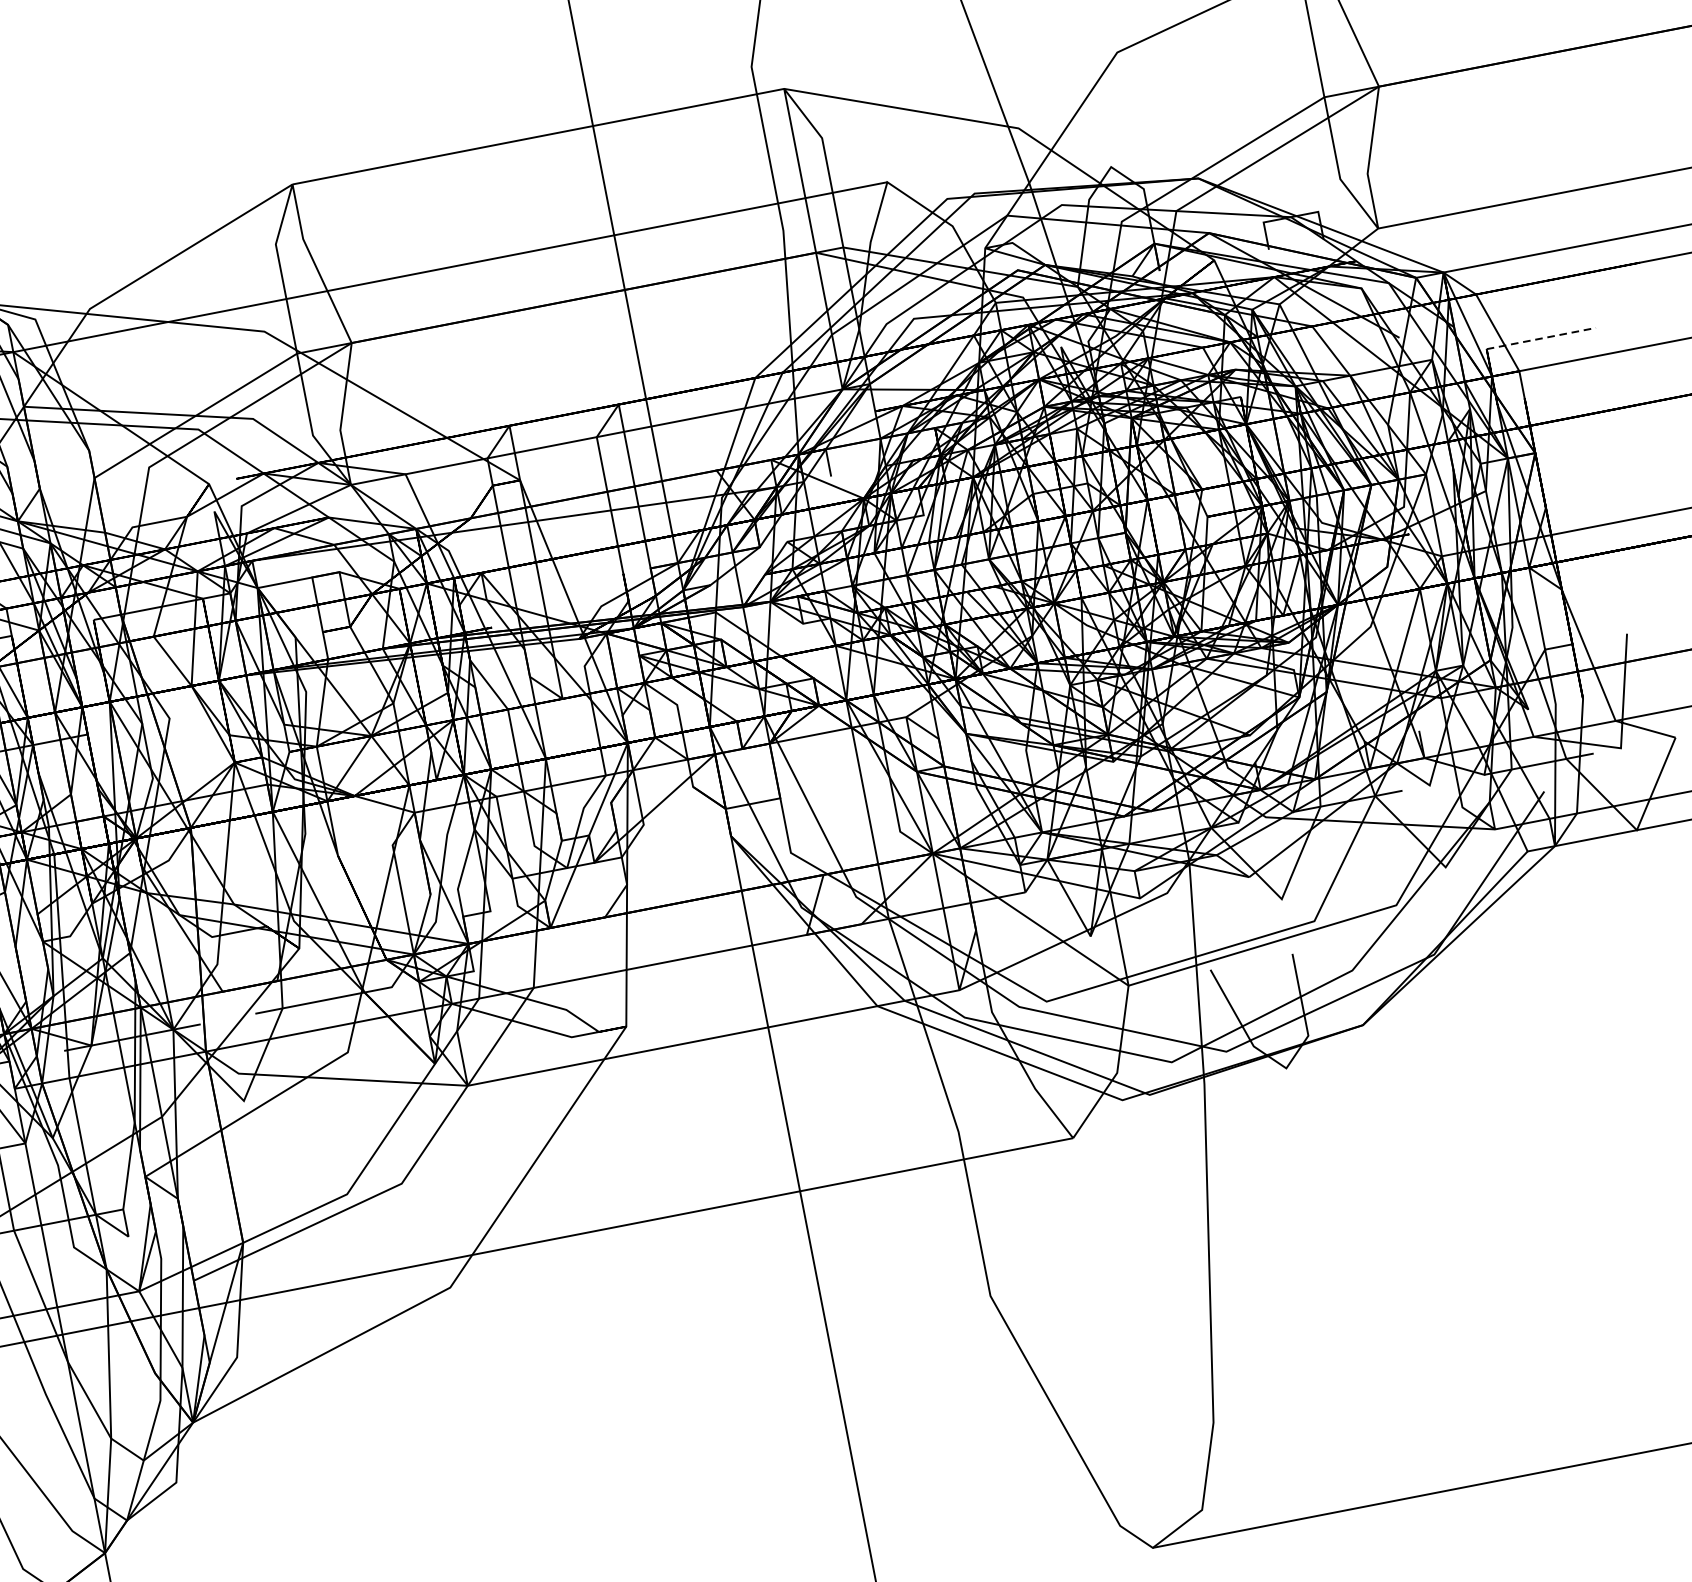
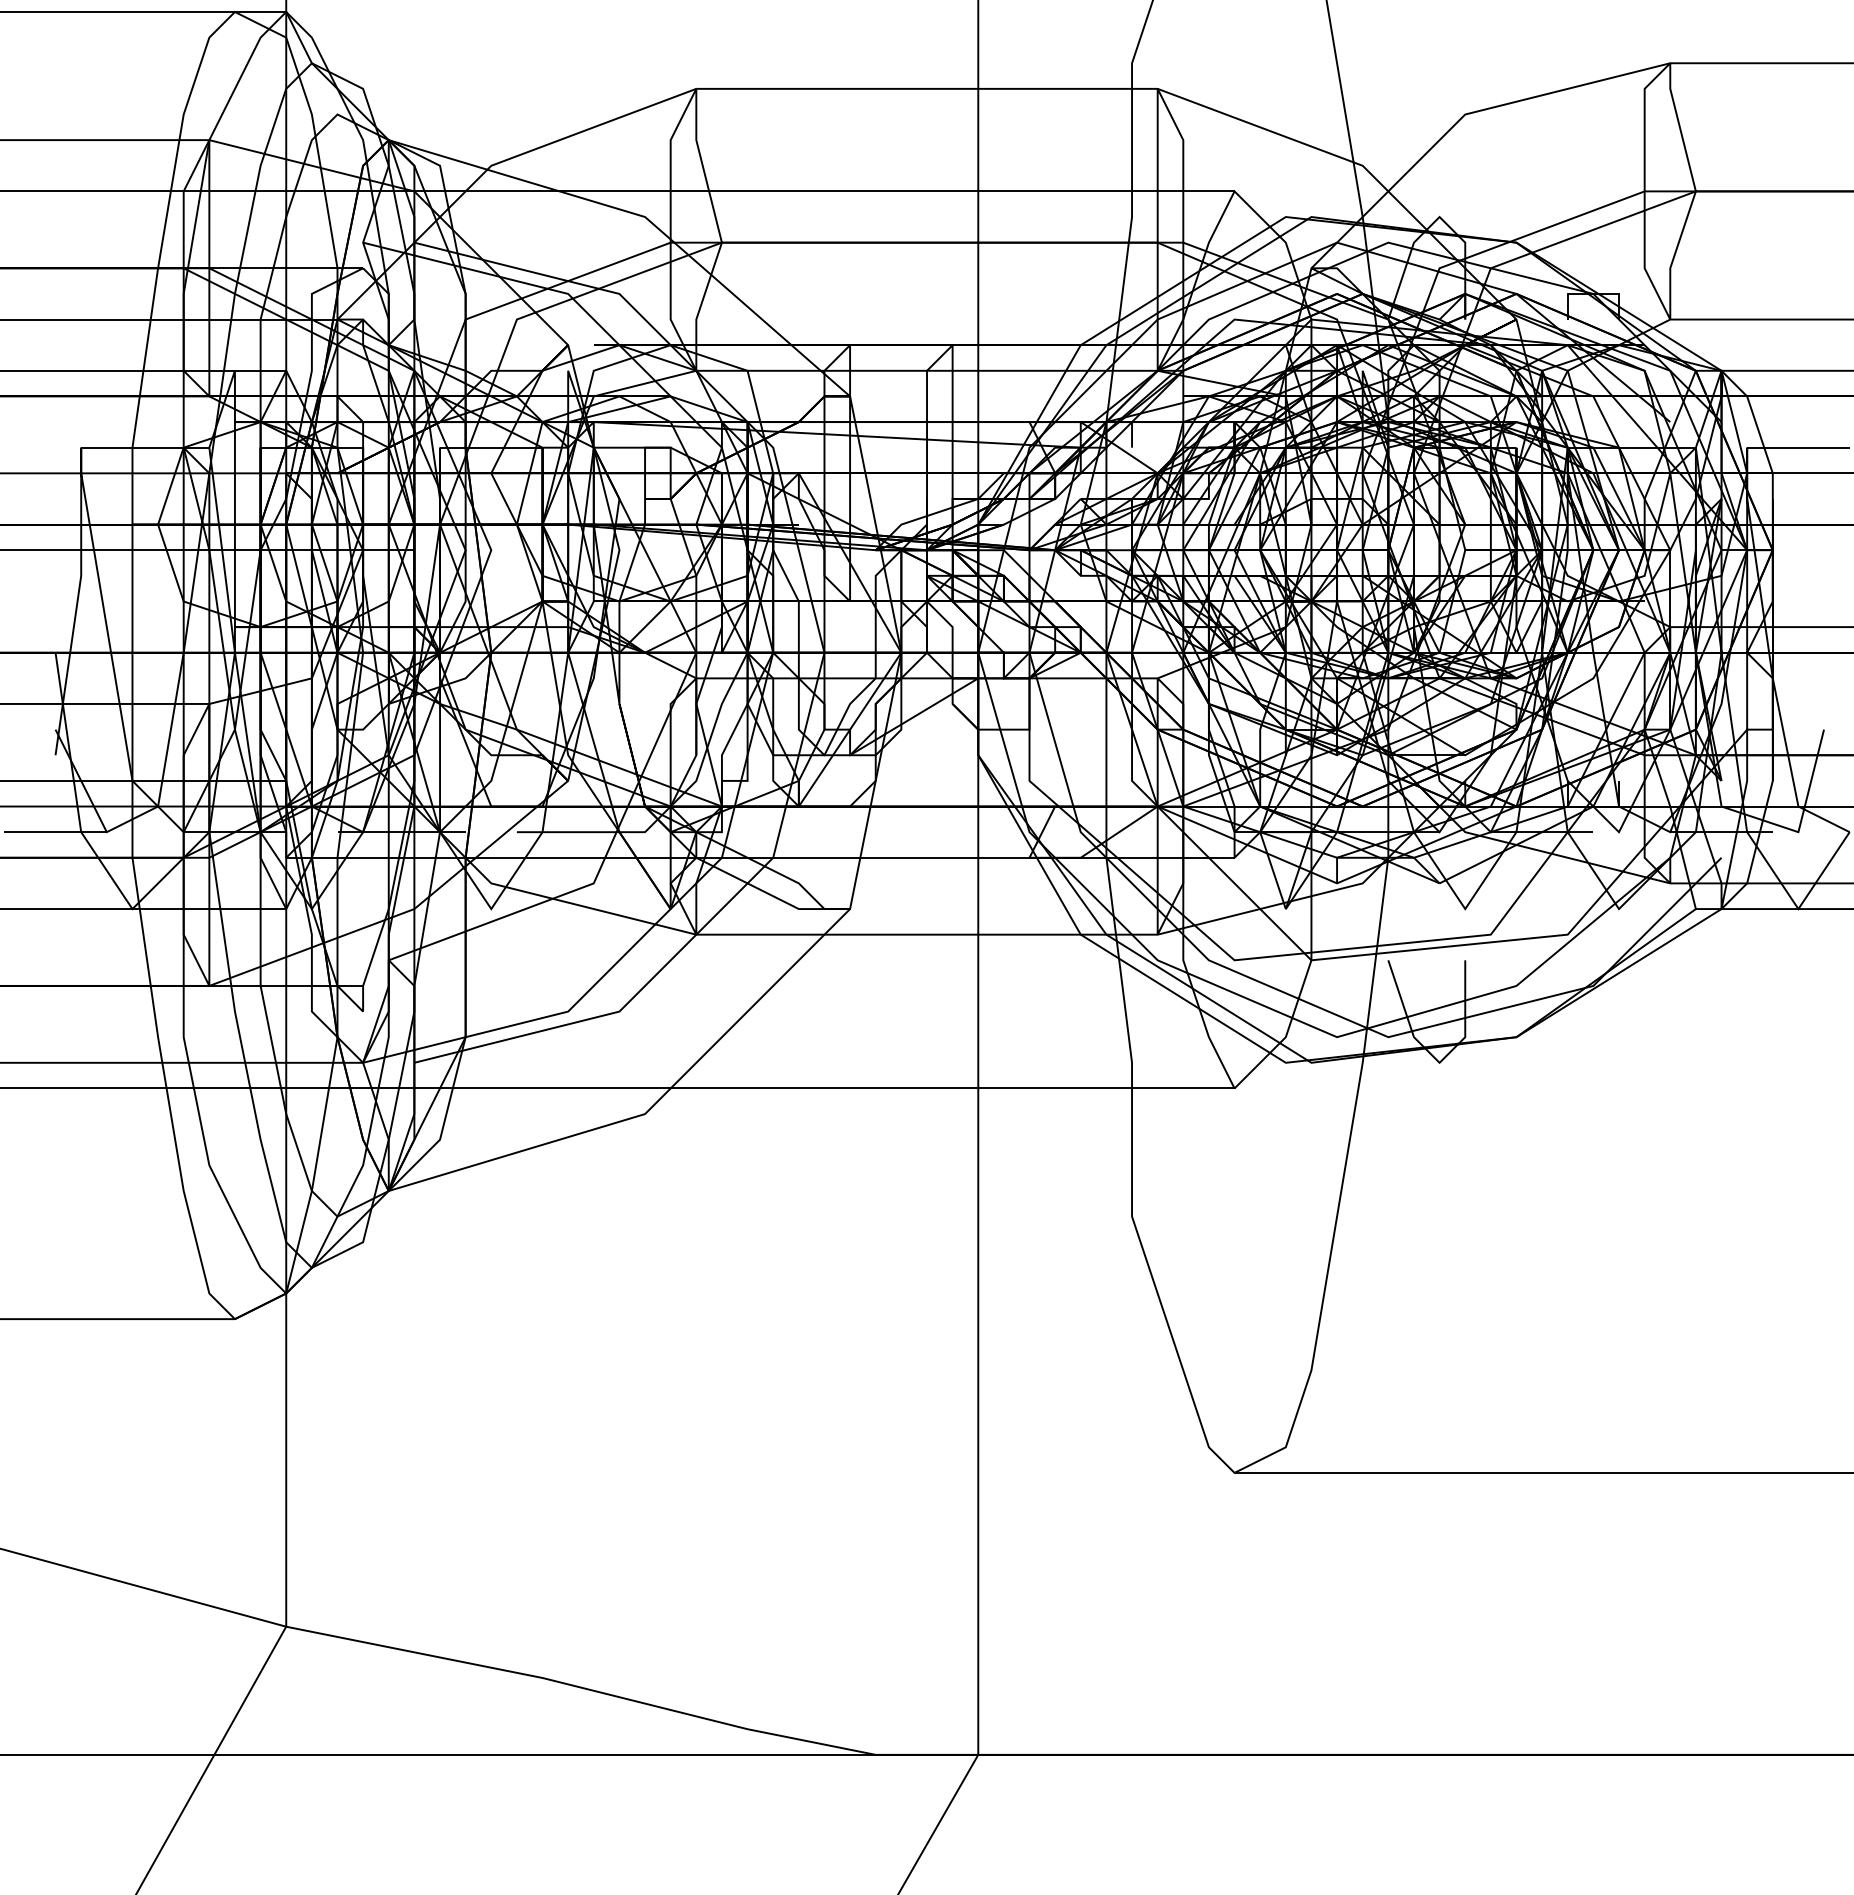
line: (1541, 338) -> (1798, 447), dashed -> solid

